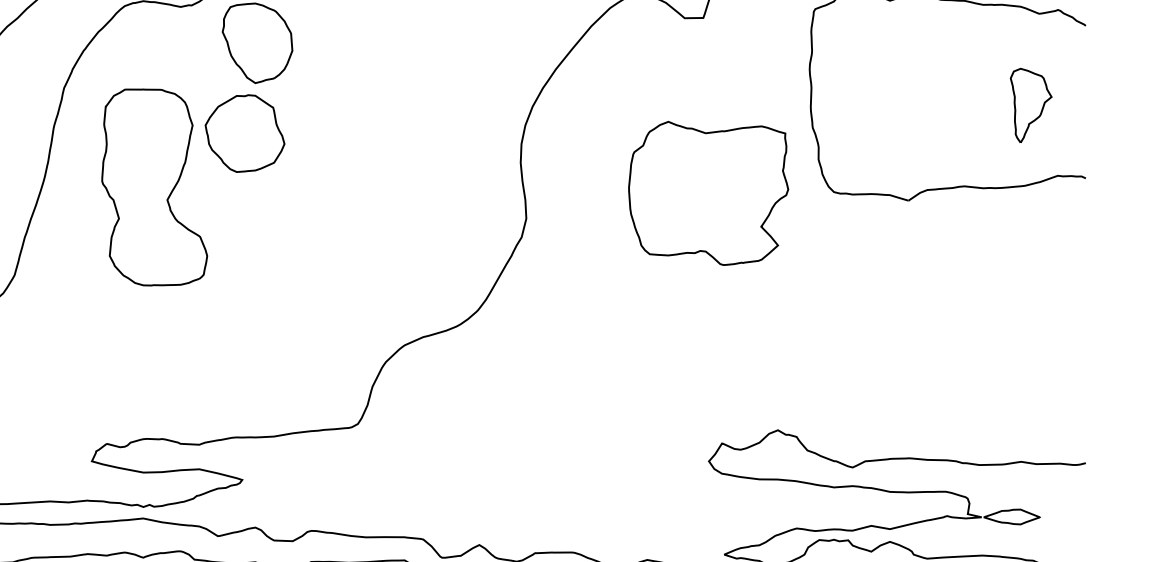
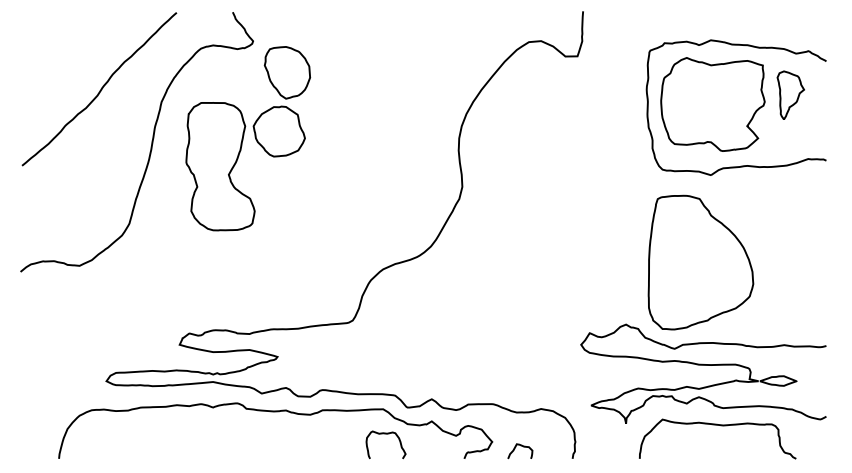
part: (1030, 104) -> (790, 94), moved
part: (707, 193) -> (712, 104), moved
part: (892, 334) -> (700, 262), added

